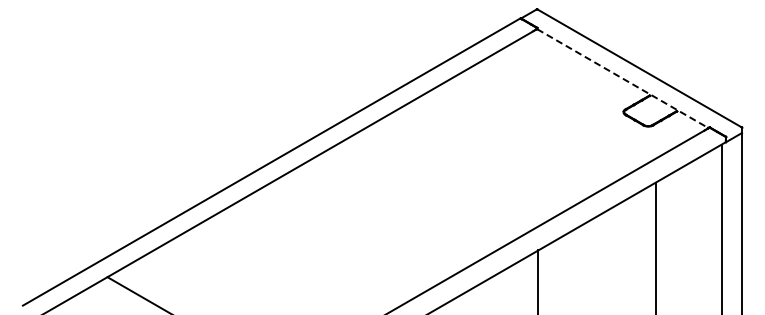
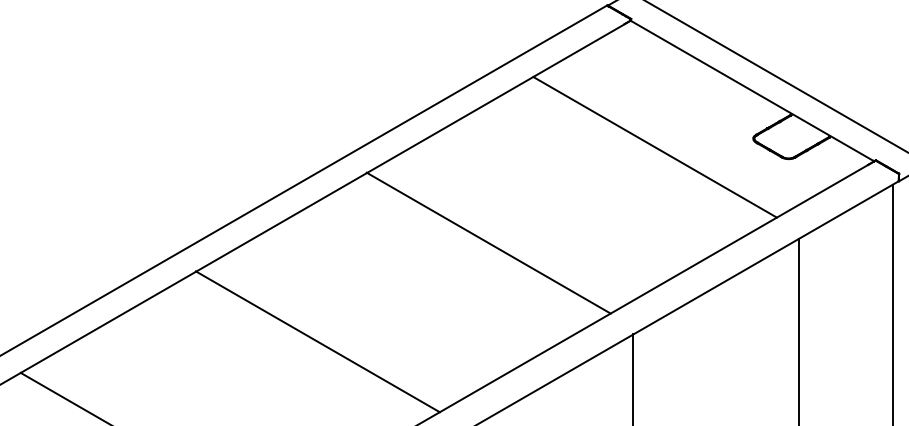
line: (622, 78) -> (751, 90), dashed -> solid
line: (554, 117) -> (655, 146), added
line: (436, 185) -> (487, 242), added
line: (316, 254) -> (317, 340), added

